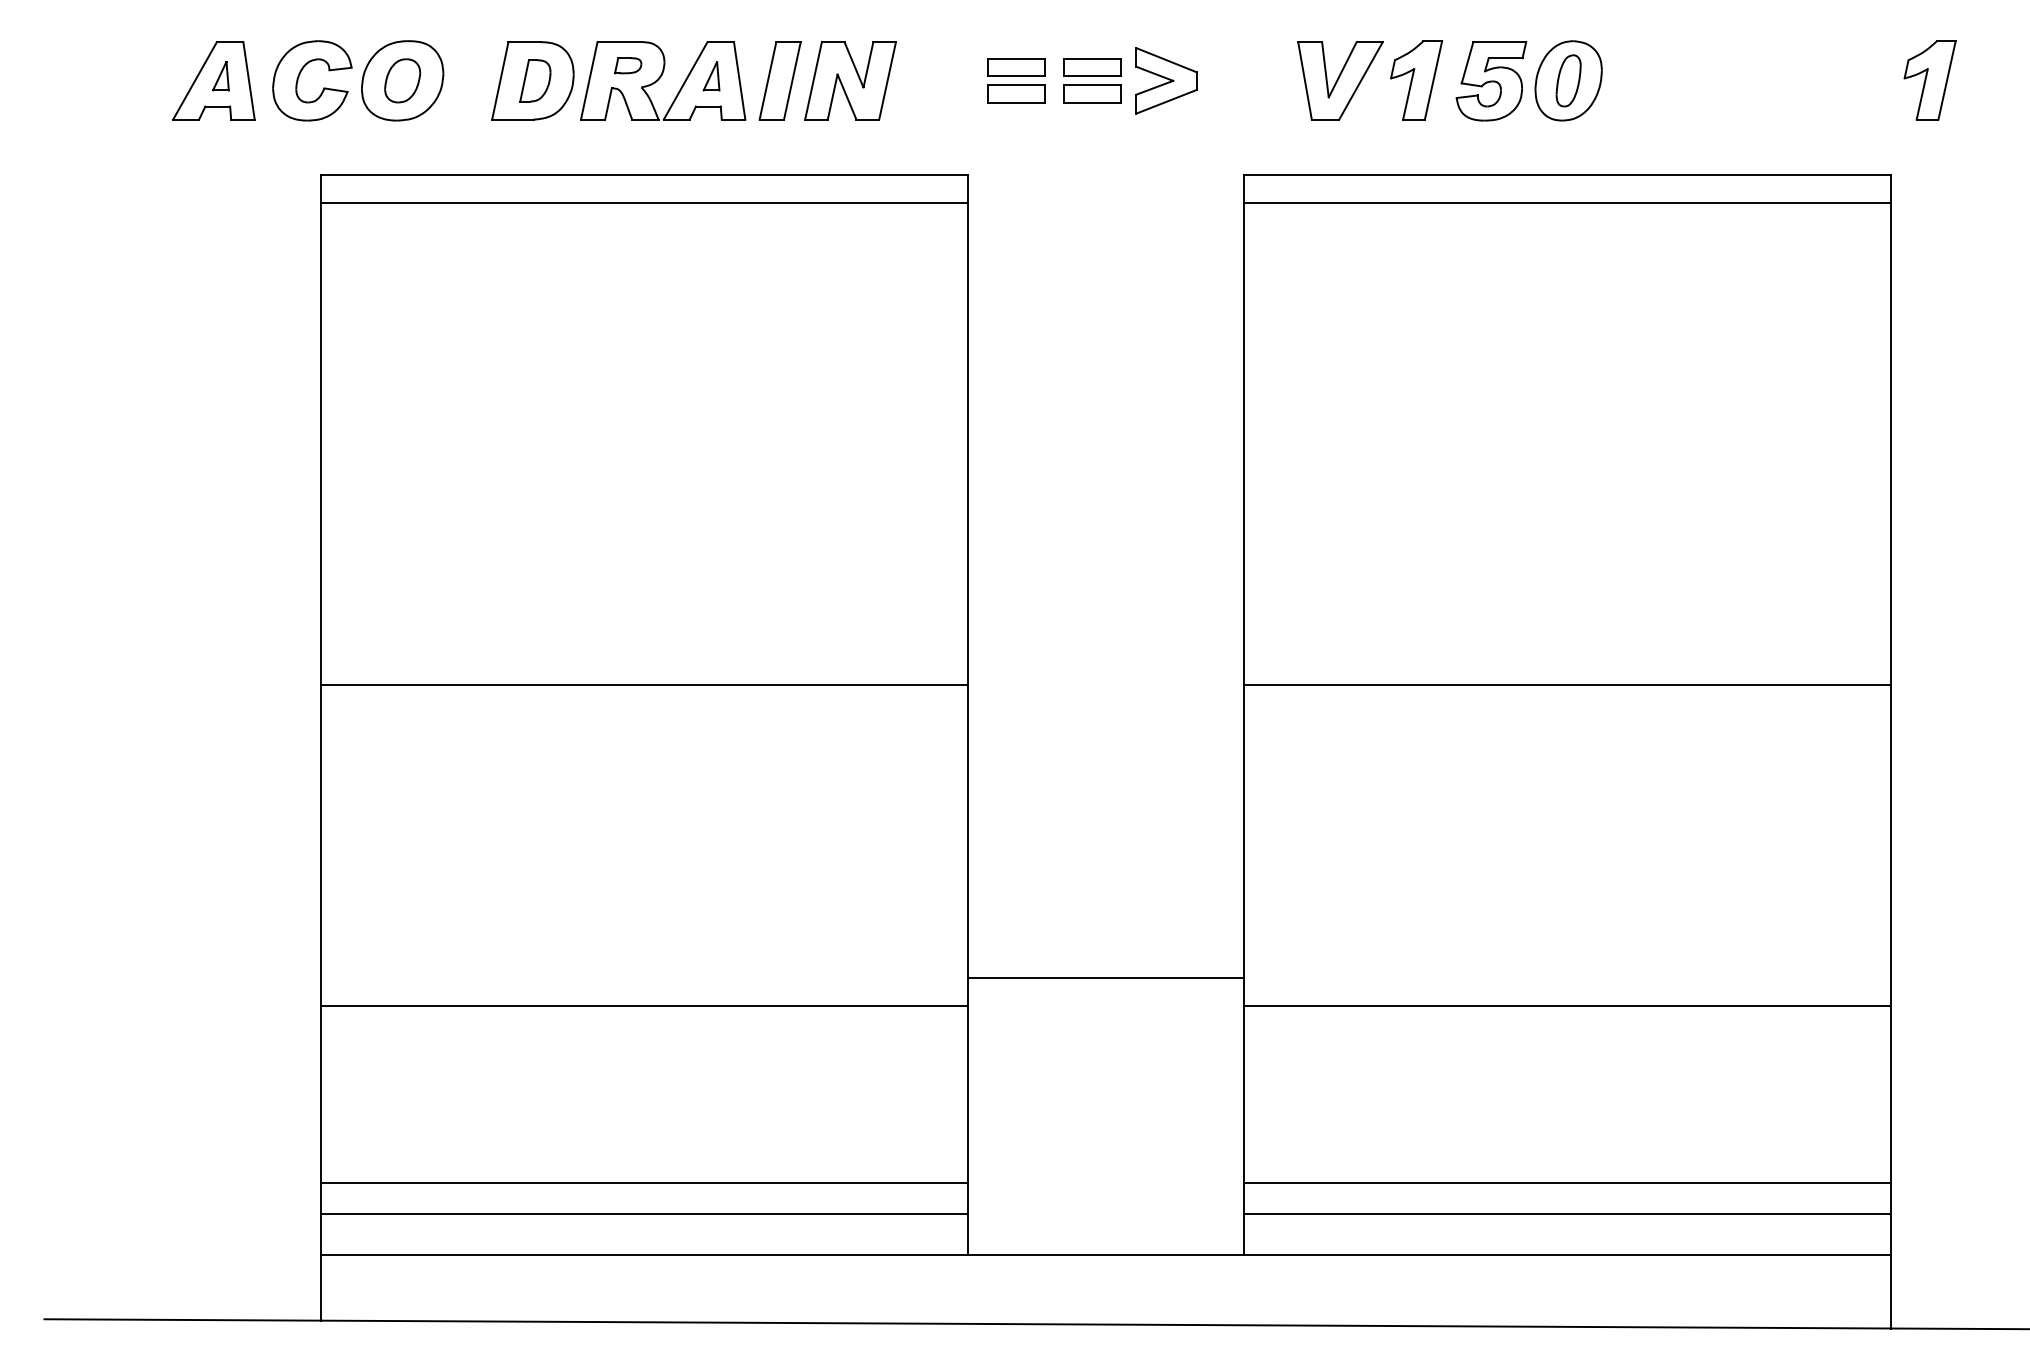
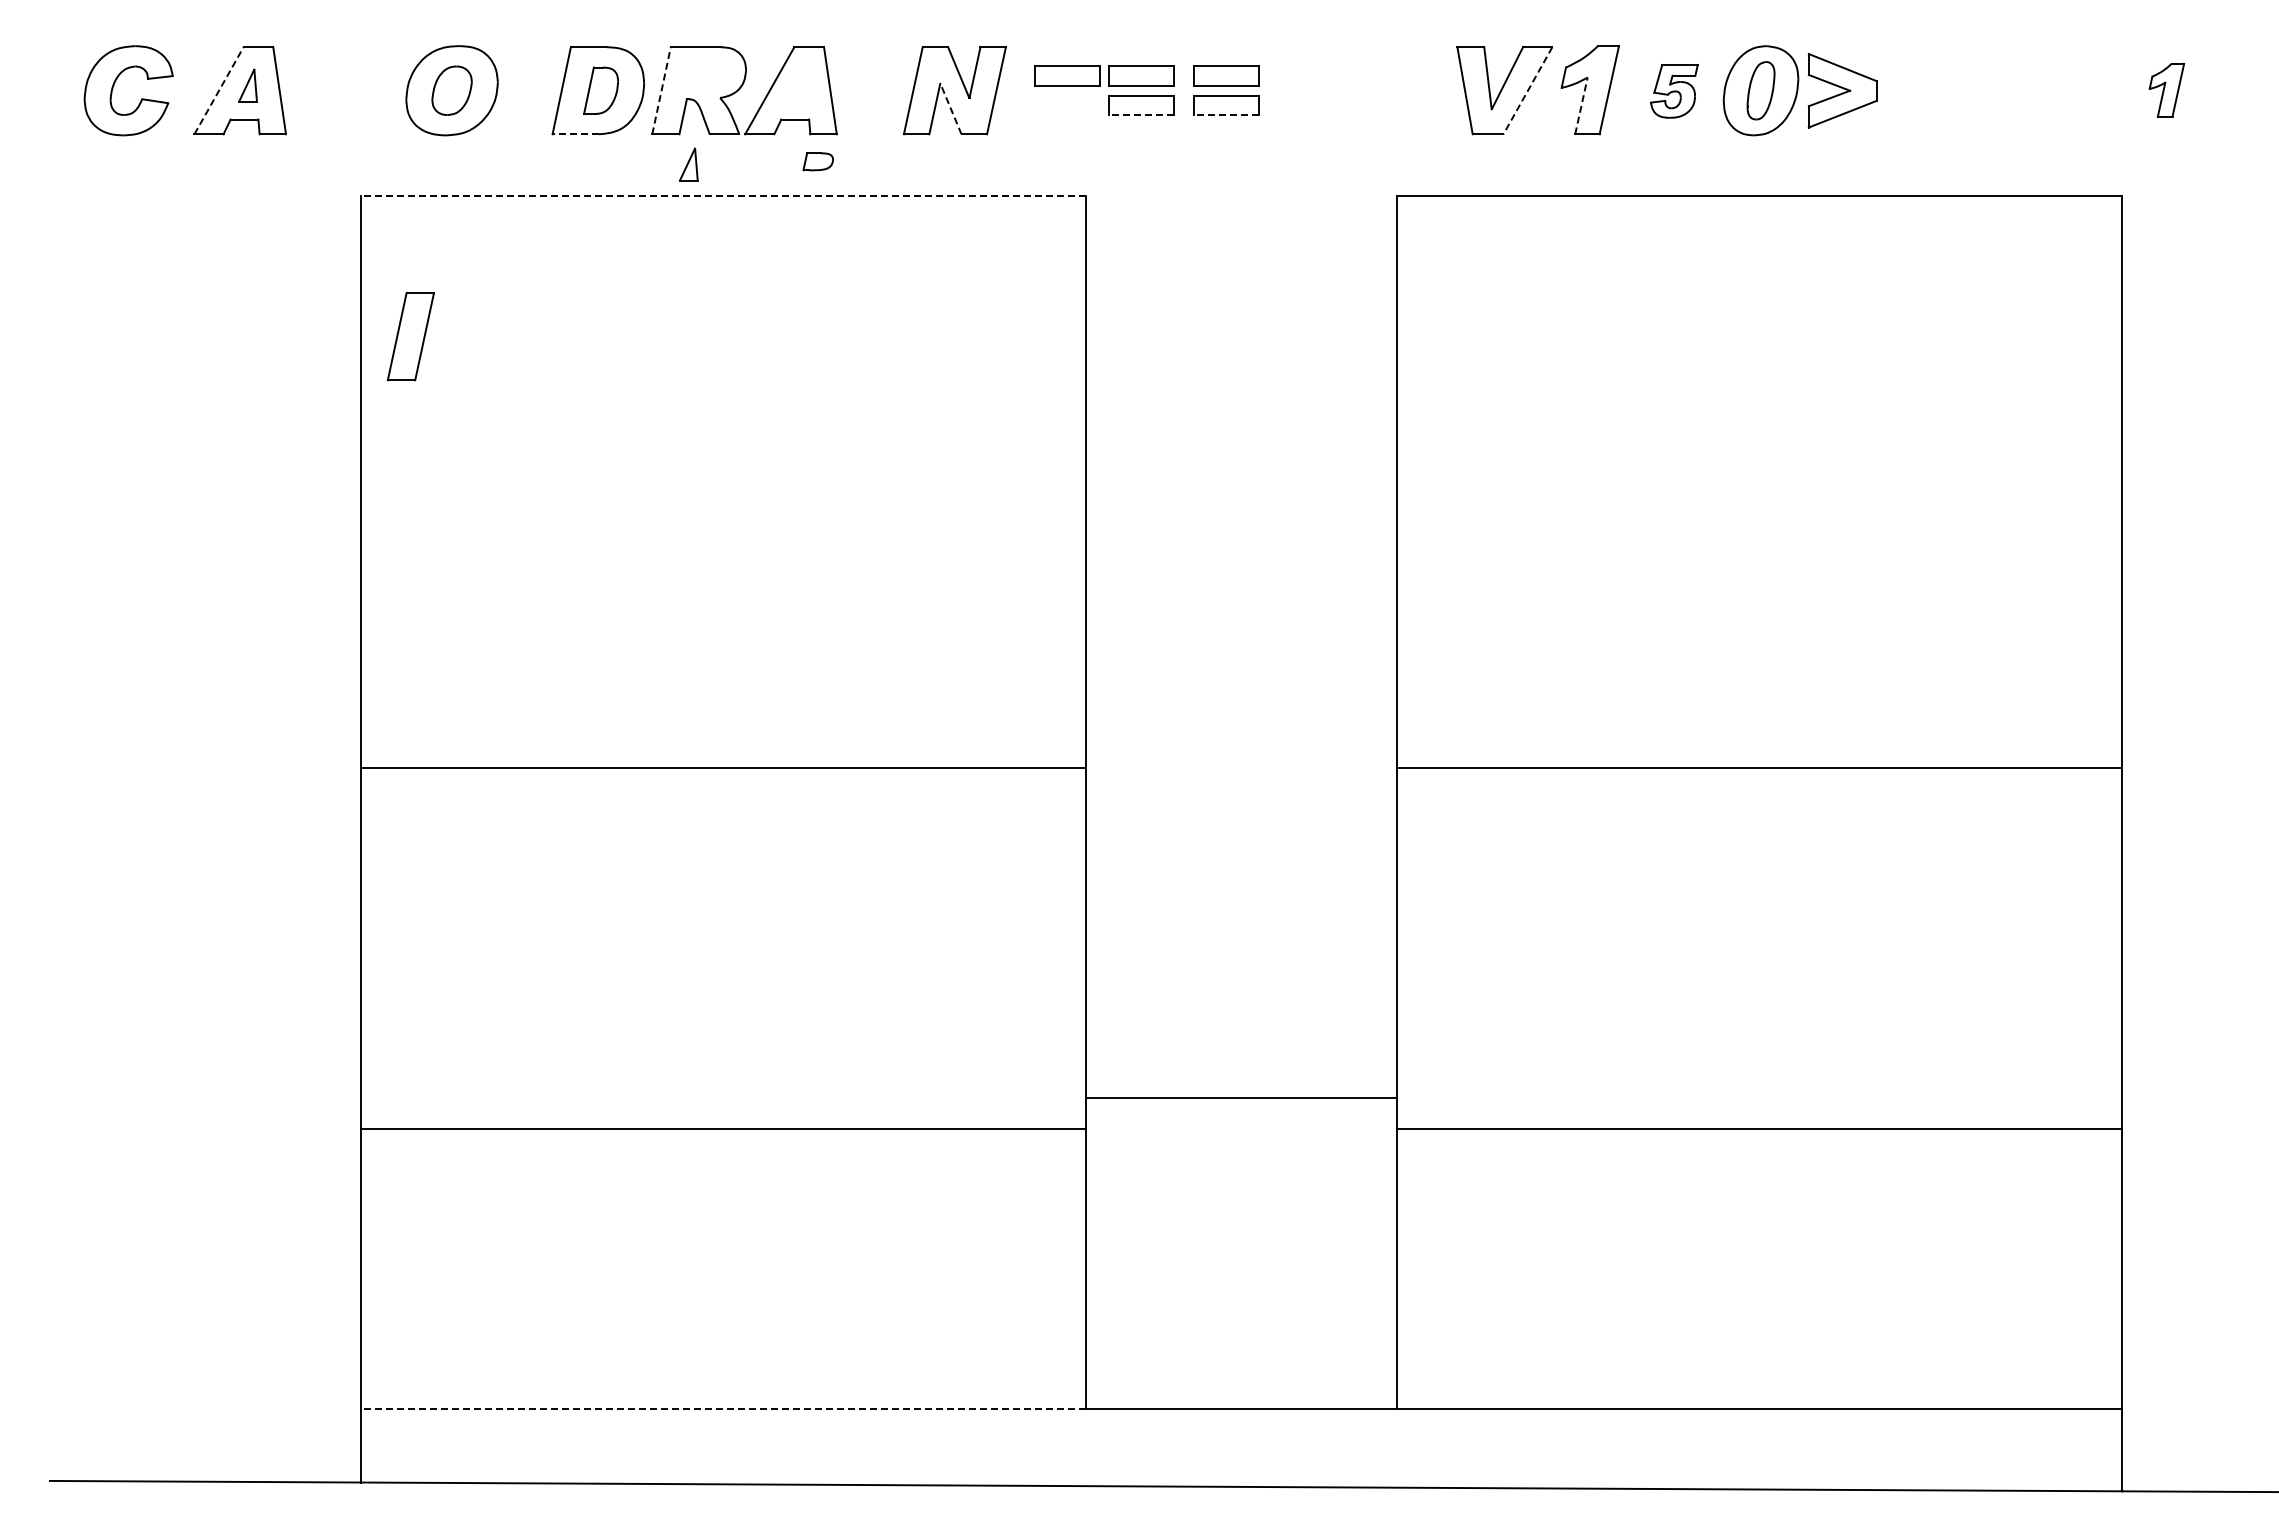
part: (627, 65) -> (817, 161), moved
part: (950, 67) -> (1067, 75), added
part: (300, 74) -> (115, 83), moved
part: (711, 76) -> (688, 164), moved
line: (195, 80) -> (219, 90), solid -> dashed
line: (589, 80) -> (661, 90), solid -> dashed
part: (779, 80) -> (410, 336), moved
part: (1166, 80) -> (1842, 90), moved
line: (1360, 80) -> (1527, 90), solid -> dashed
part: (1929, 80) -> (2166, 90), size x0.6
part: (1491, 81) -> (1674, 91), size x0.6
line: (1408, 94) -> (1581, 105), solid -> dashed
line: (846, 96) -> (950, 108), solid -> dashed
line: (1015, 102) -> (1140, 115), solid -> dashed
line: (1091, 102) -> (1225, 115), solid -> dashed
line: (512, 119) -> (575, 134), solid -> dashed
line: (644, 175) -> (723, 196), solid -> dashed
line: (644, 202) -> (723, 227), removed
line: (1567, 202) -> (1759, 227), removed
line: (644, 1183) -> (723, 1328), removed
line: (1567, 1183) -> (1759, 1328), removed
line: (644, 1214) -> (723, 1363), removed
line: (1567, 1214) -> (1759, 1363), removed
line: (644, 1254) -> (723, 1408), solid -> dashed

